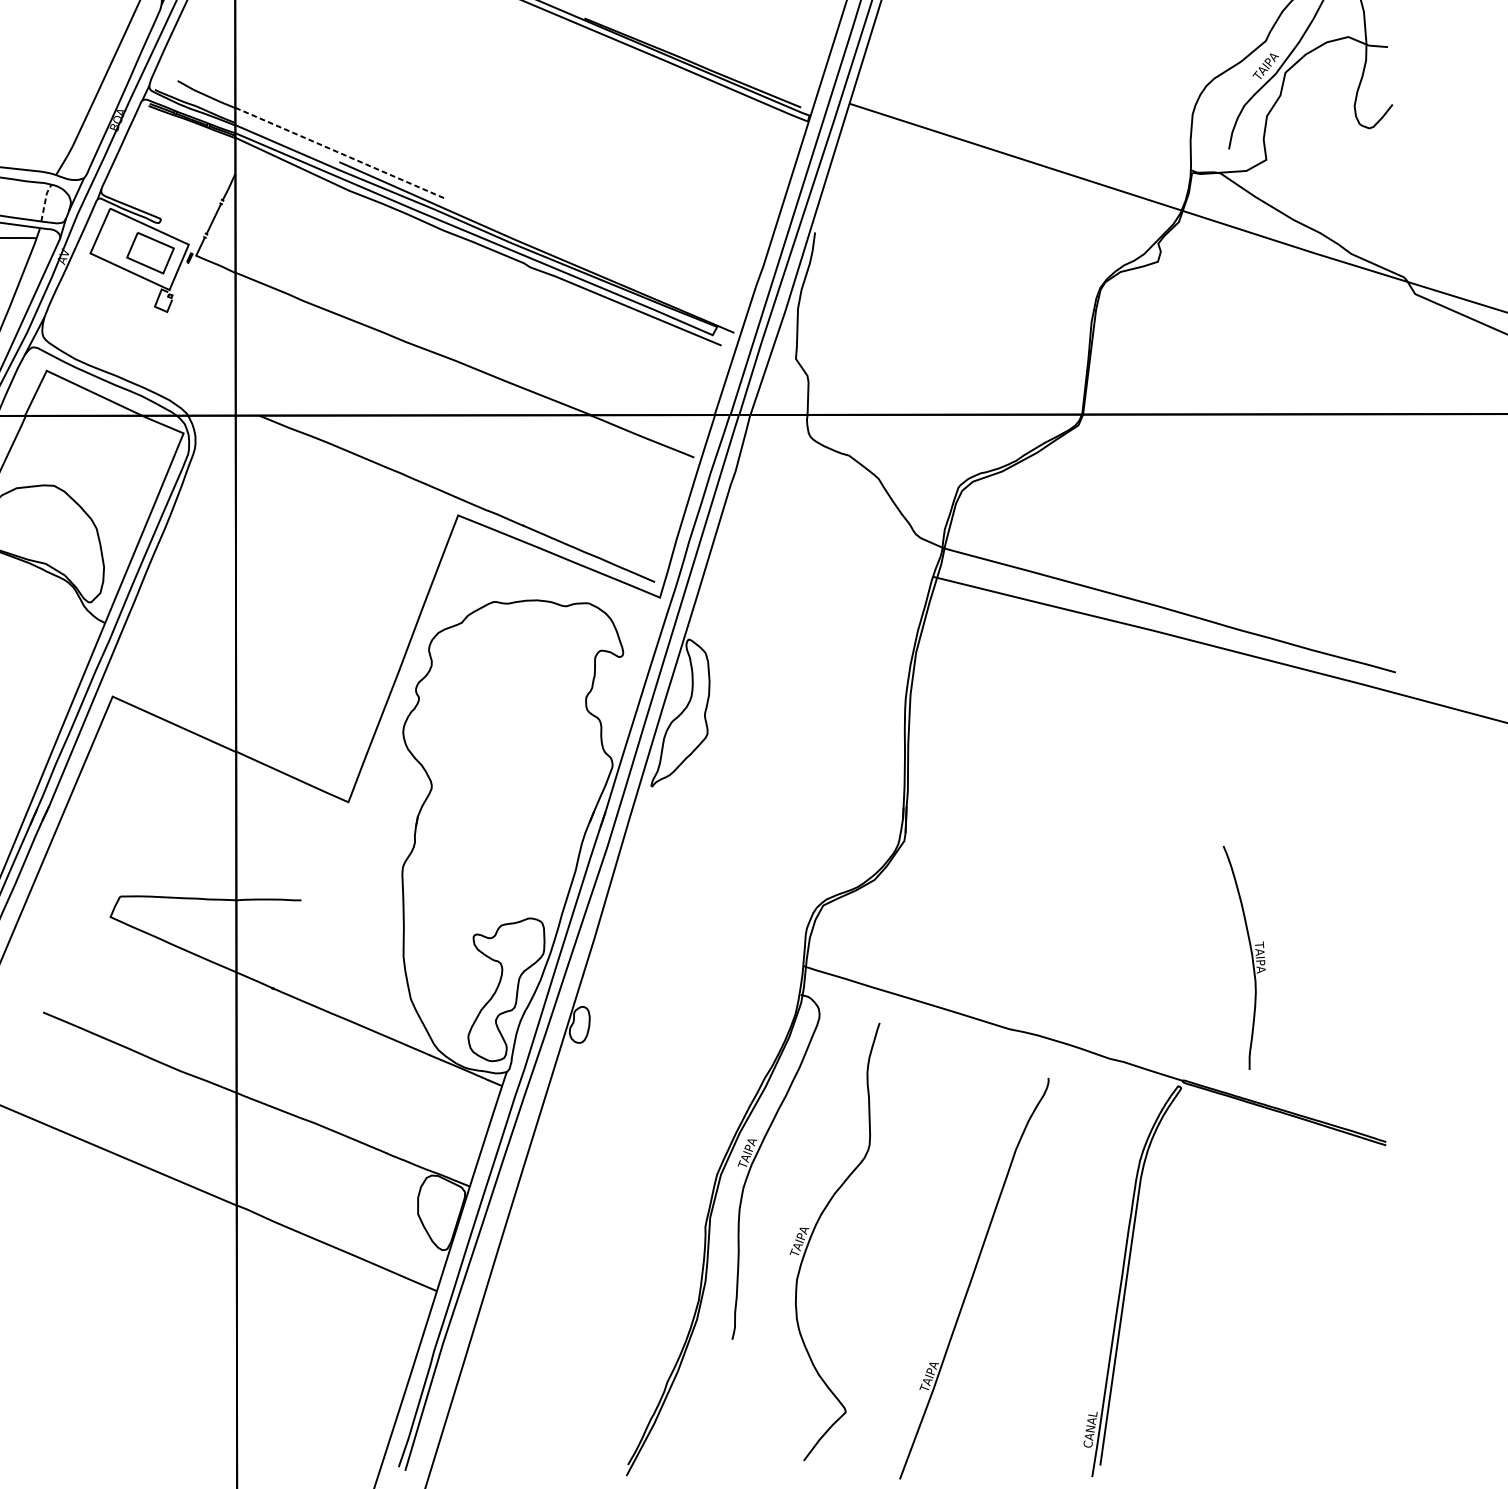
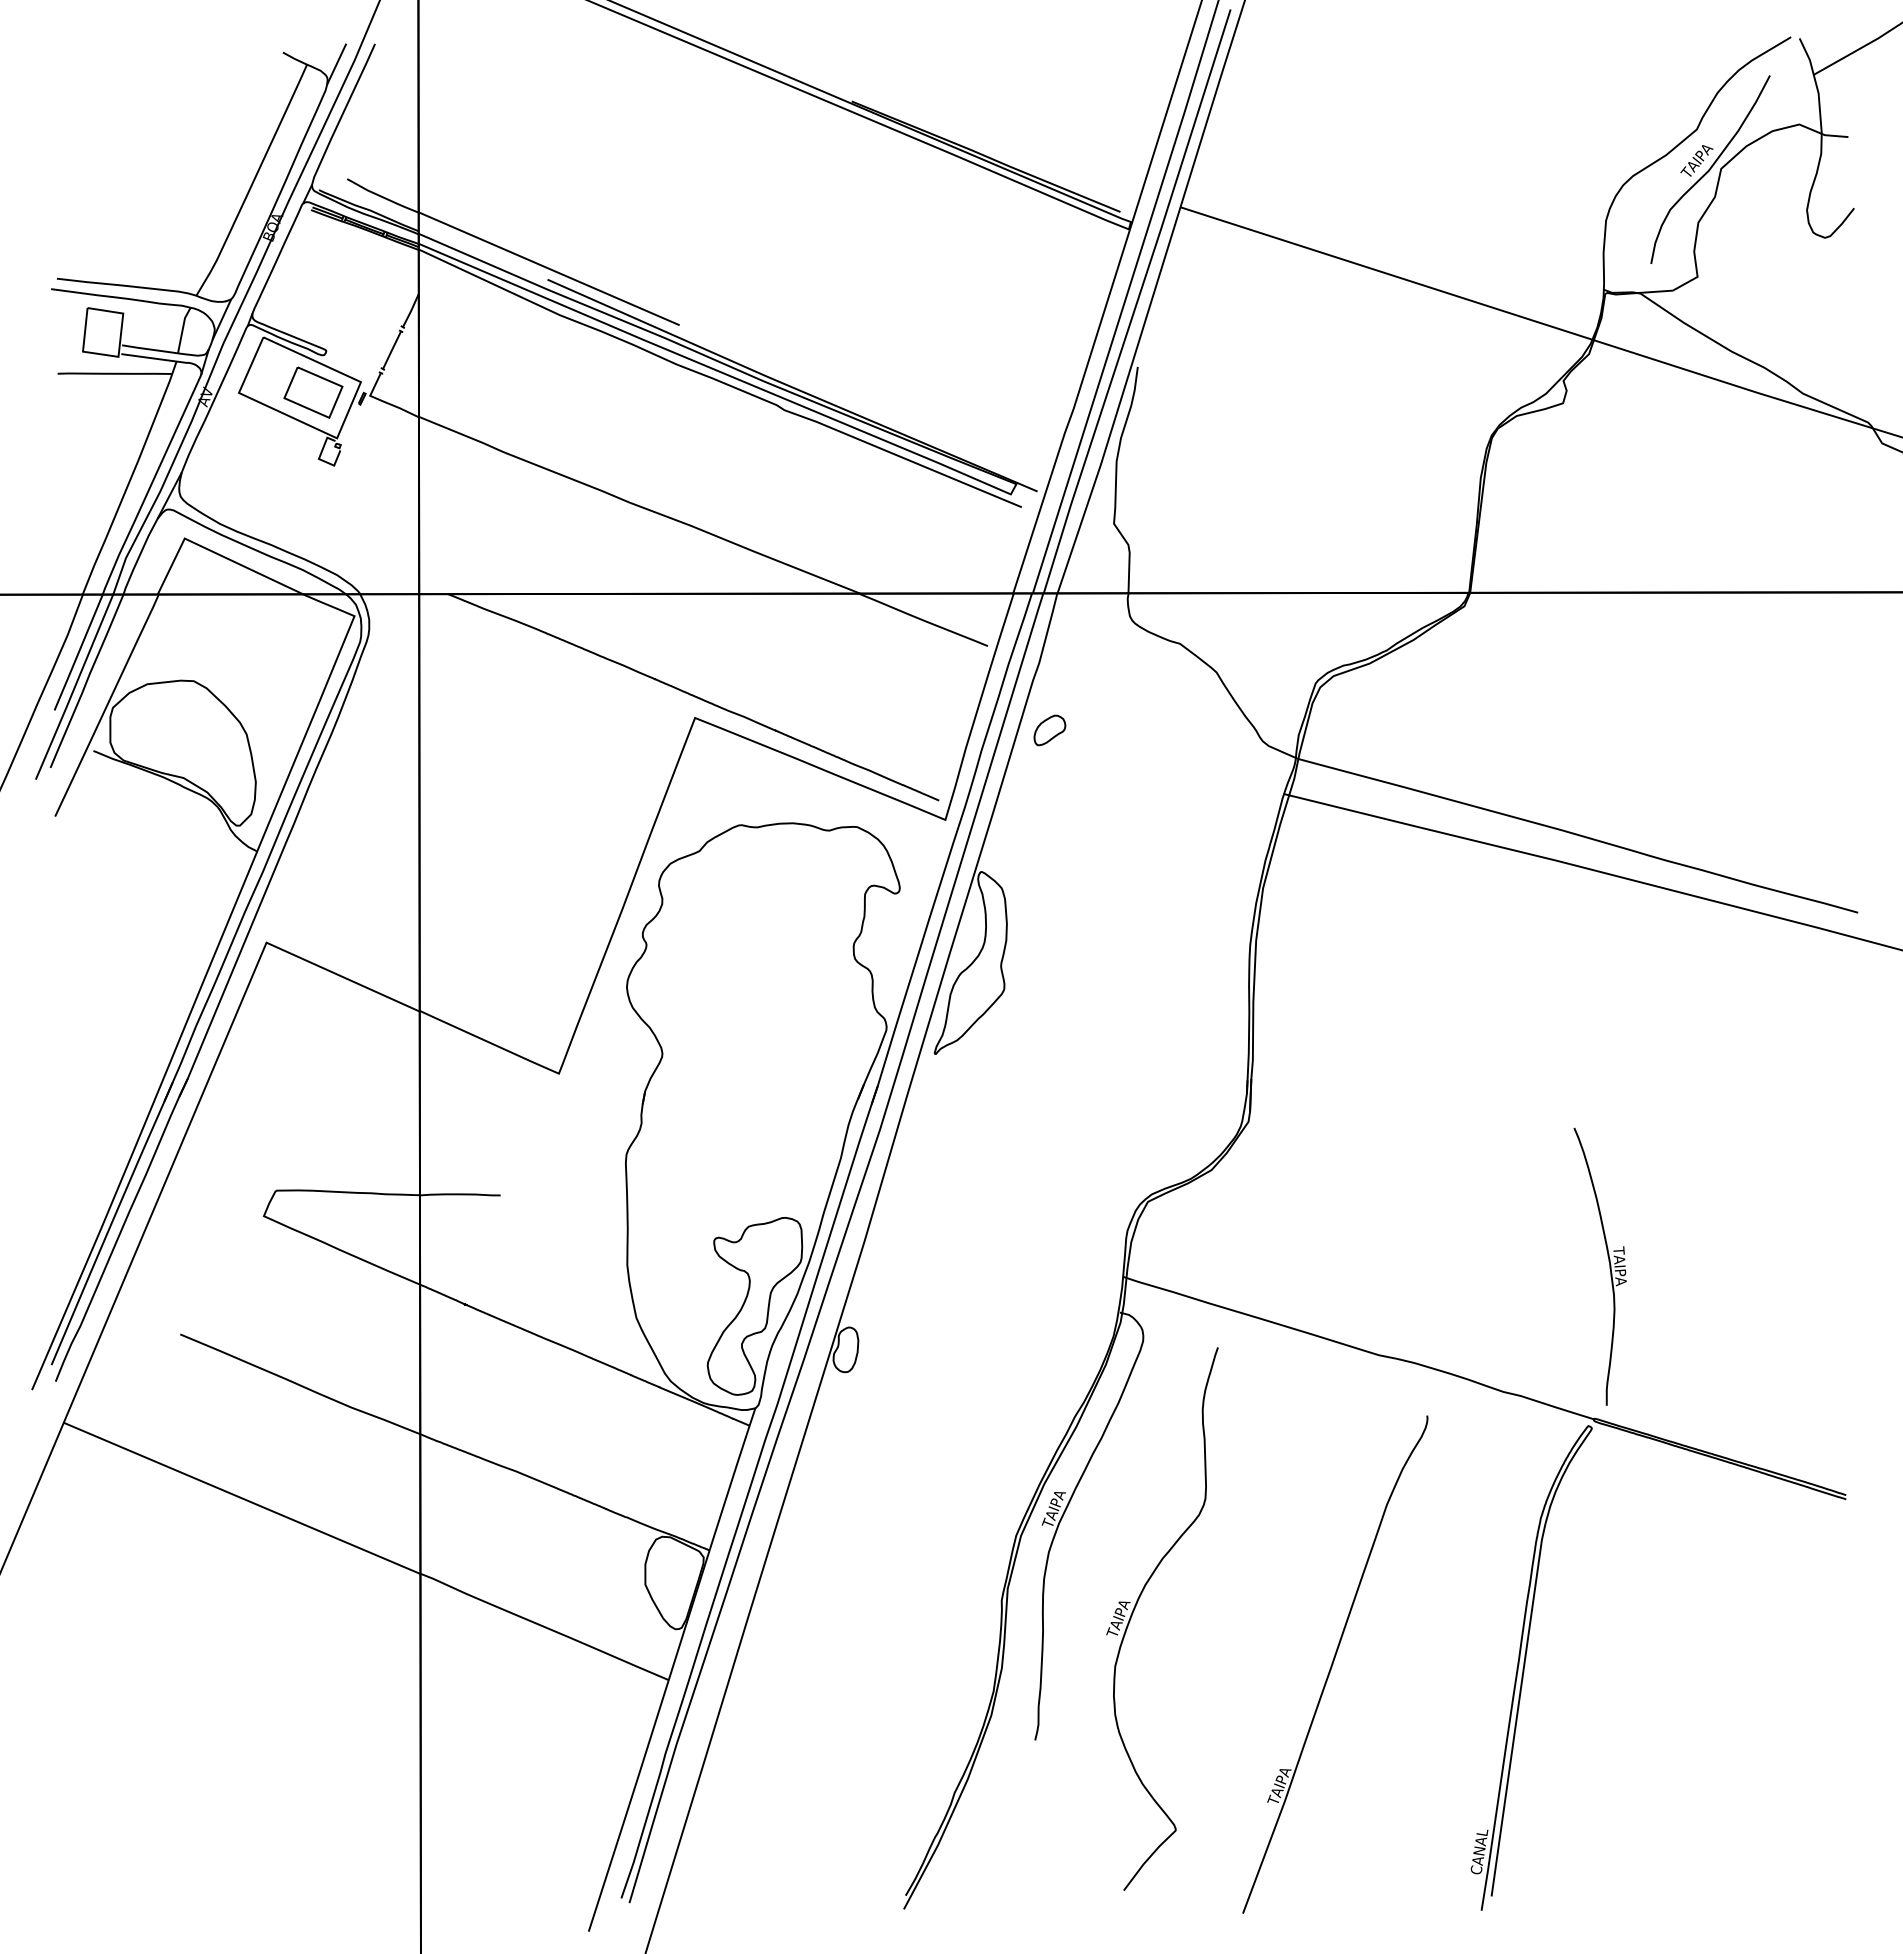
line: (340, 153) -> (549, 269), dashed -> solid
line: (44, 202) -> (182, 329), dashed -> solid
part: (743, 525) -> (1049, 730), added
part: (1251, 957) -> (1609, 1266), moved

